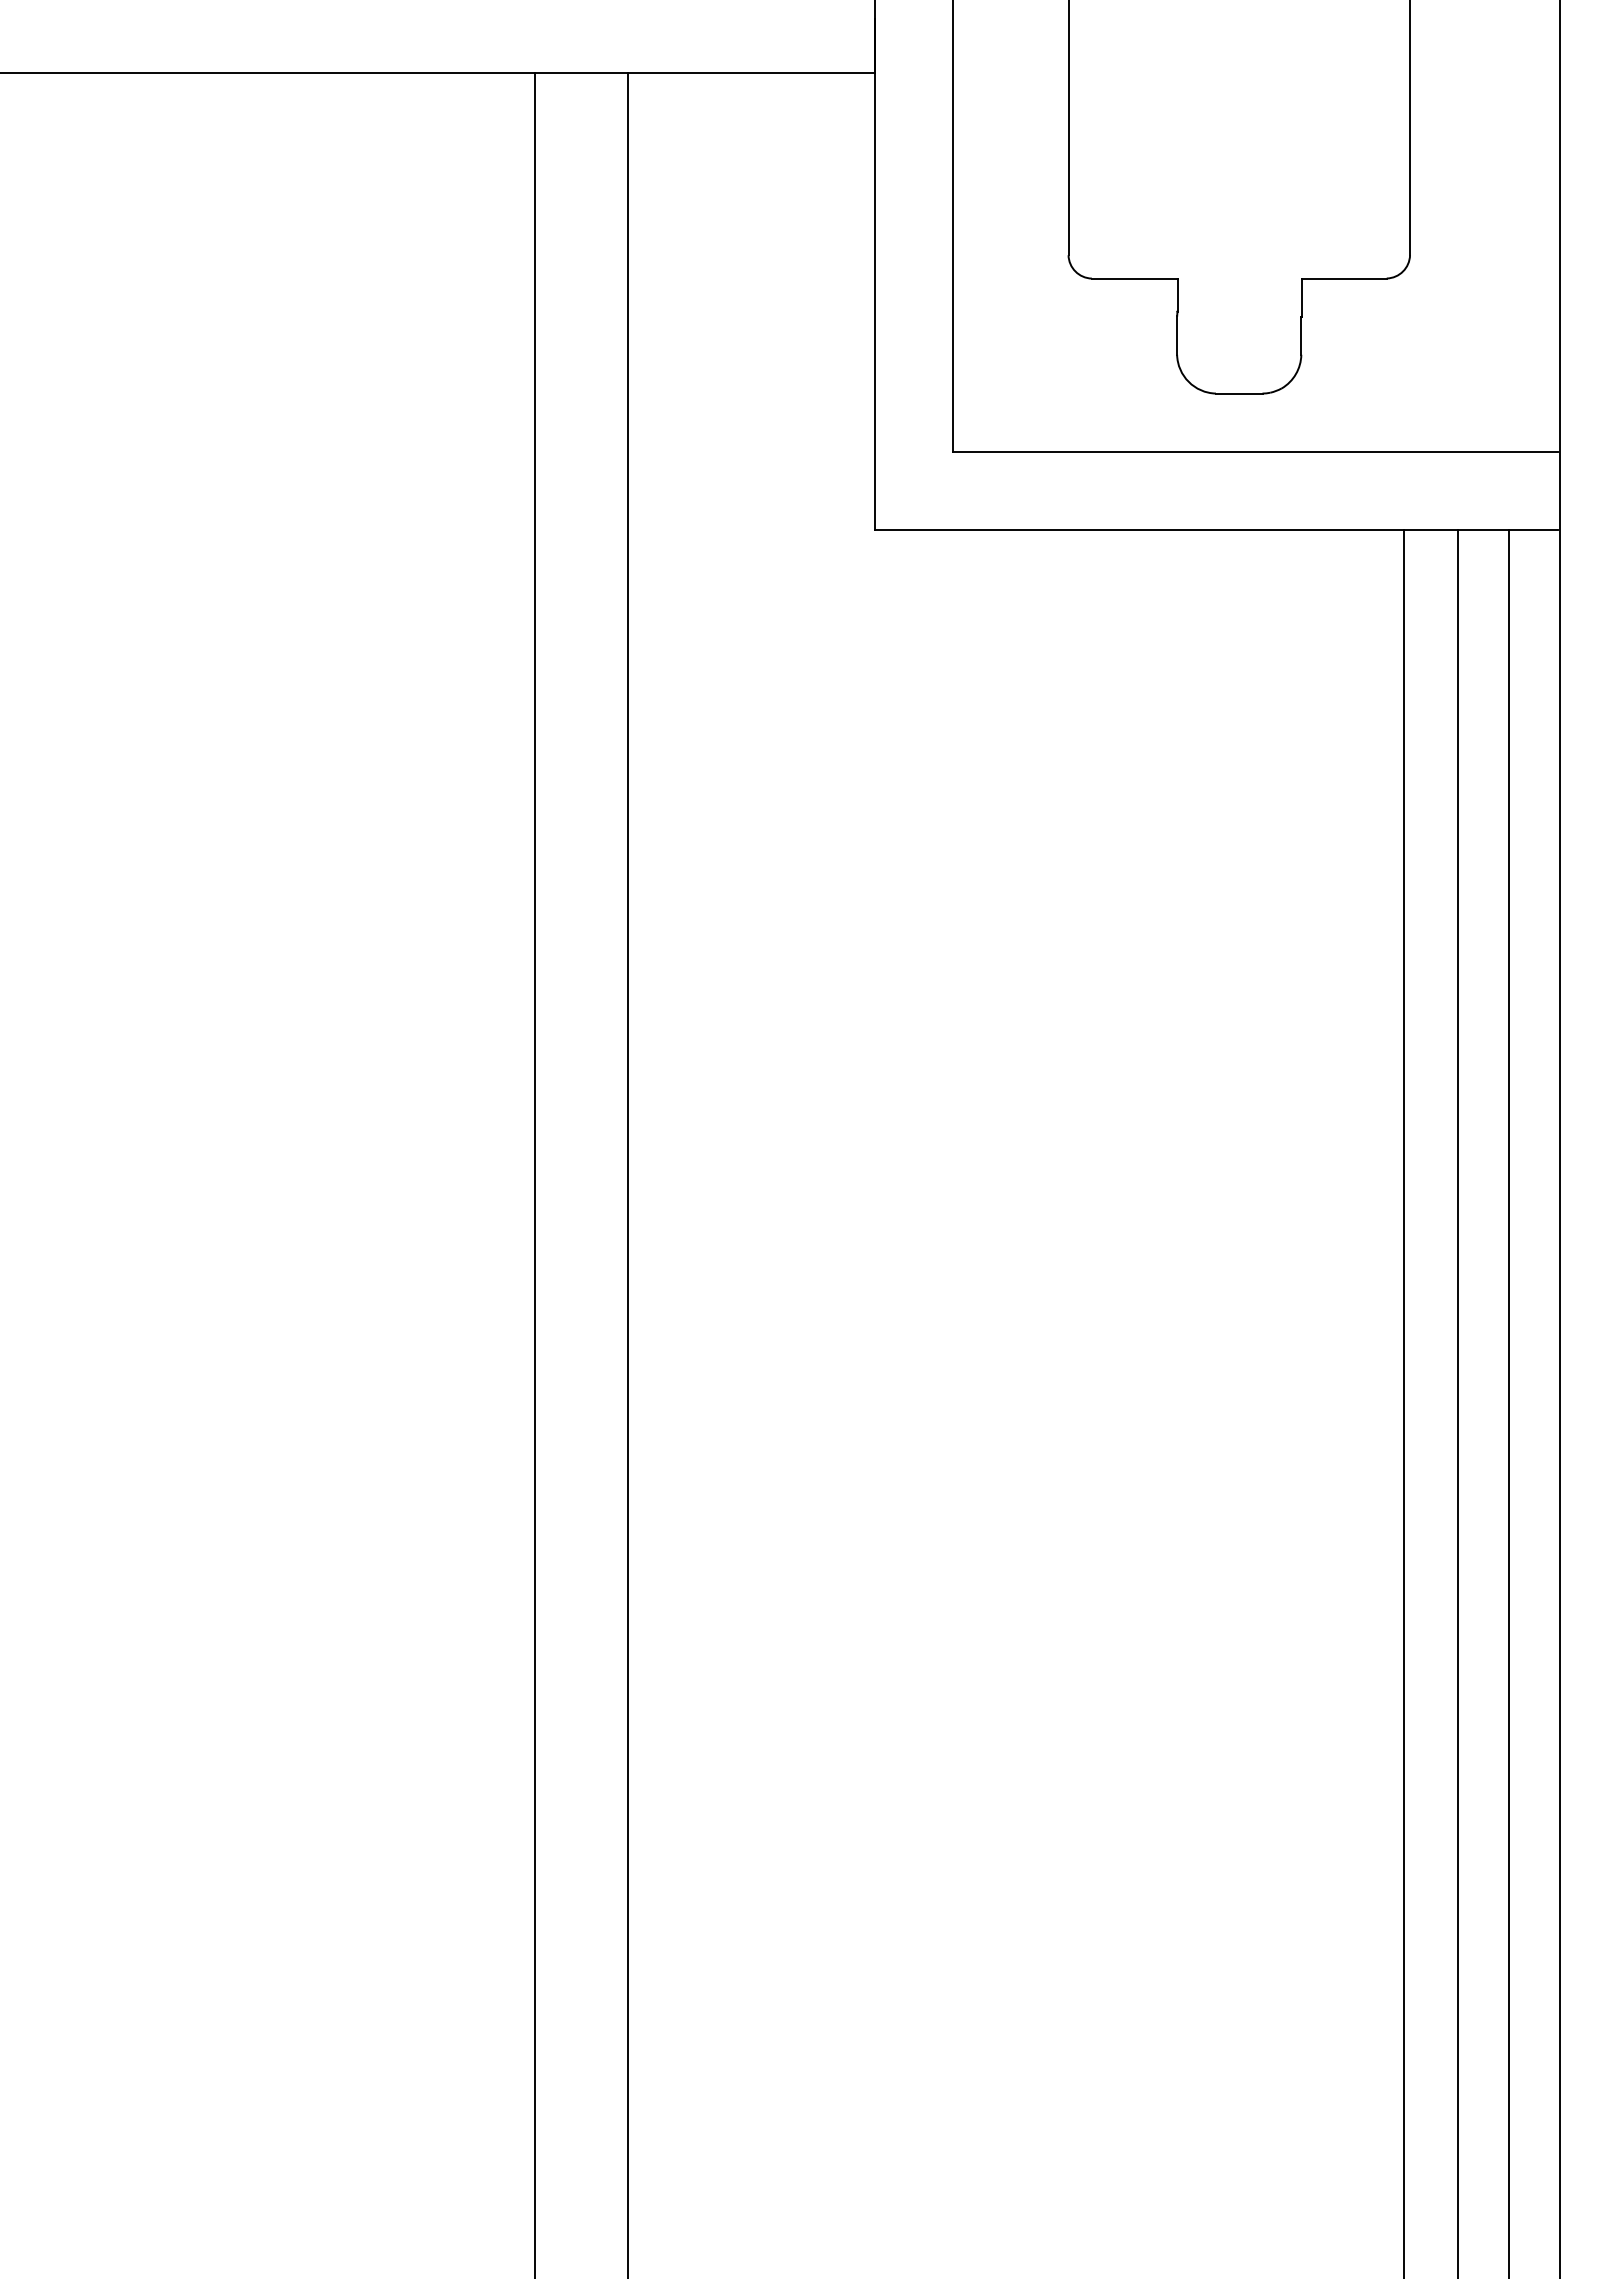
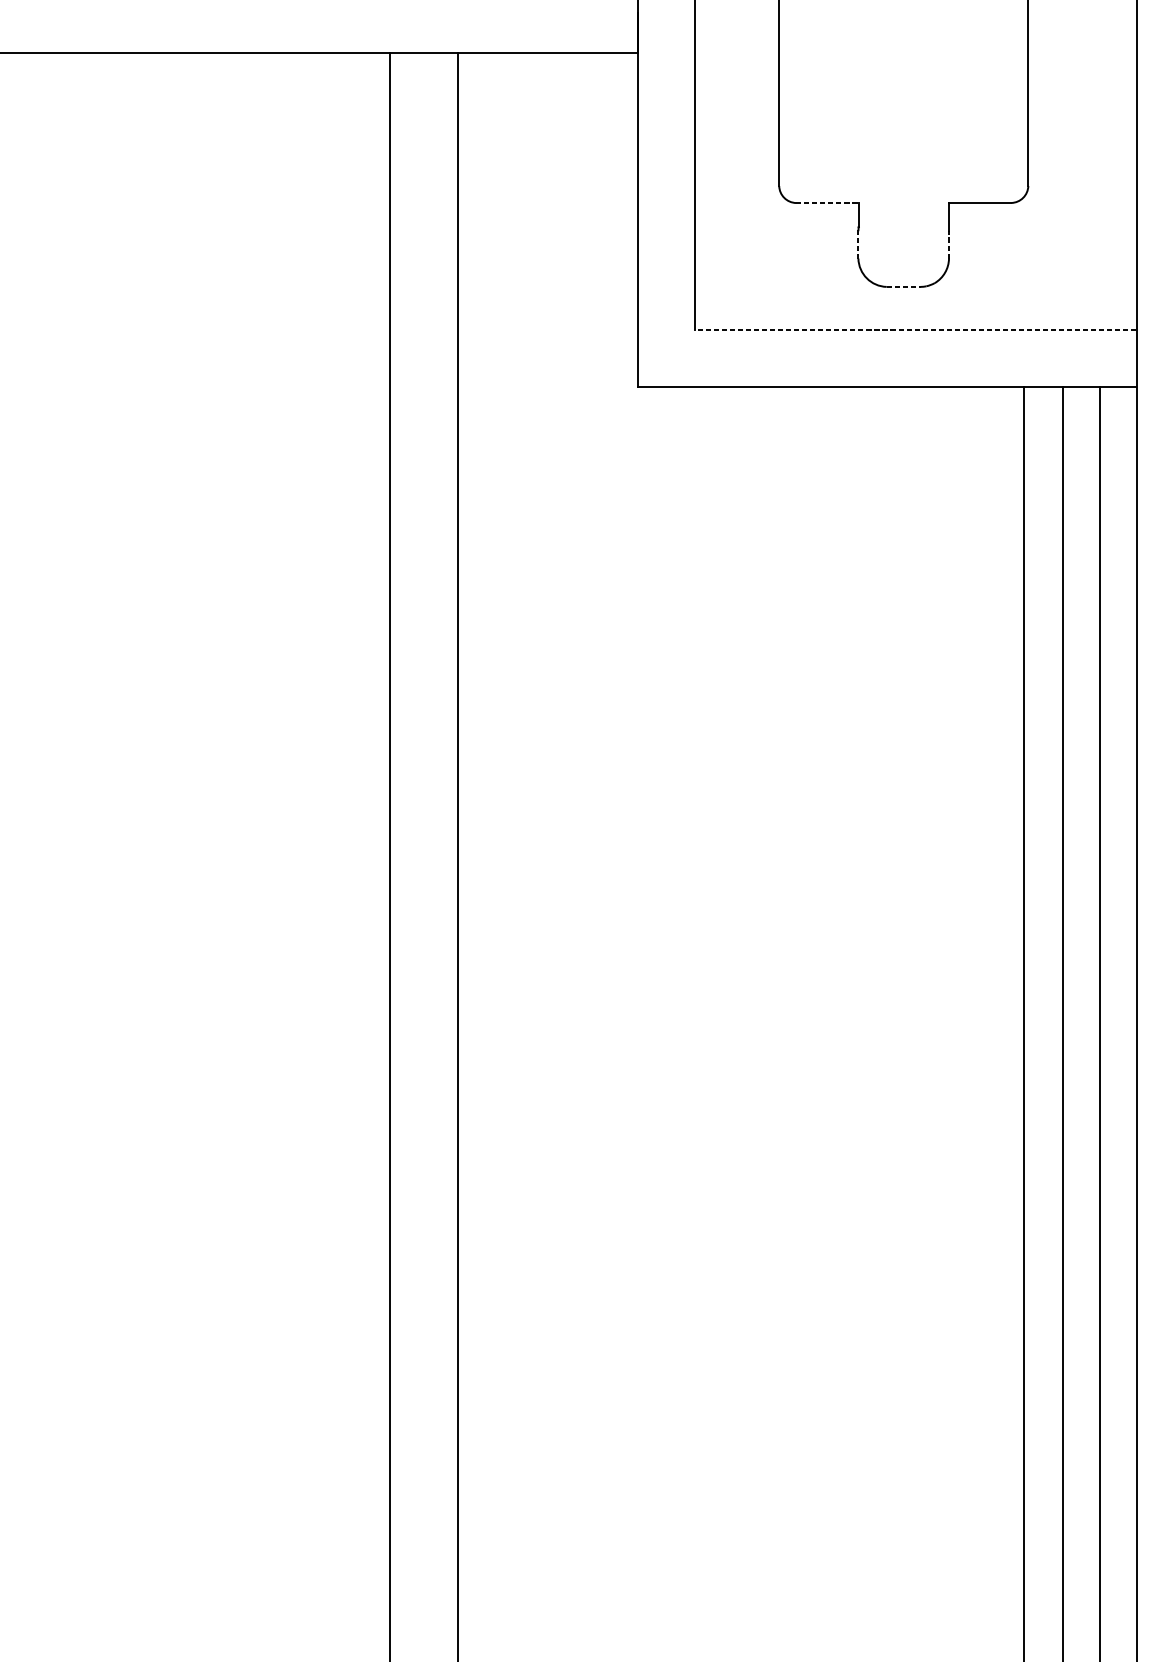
line: (1134, 278) -> (827, 202), solid -> dashed
line: (1177, 335) -> (858, 244), solid -> dashed
line: (1301, 335) -> (949, 244), solid -> dashed
line: (1239, 393) -> (903, 286), solid -> dashed
line: (1255, 452) -> (915, 329), solid -> dashed

